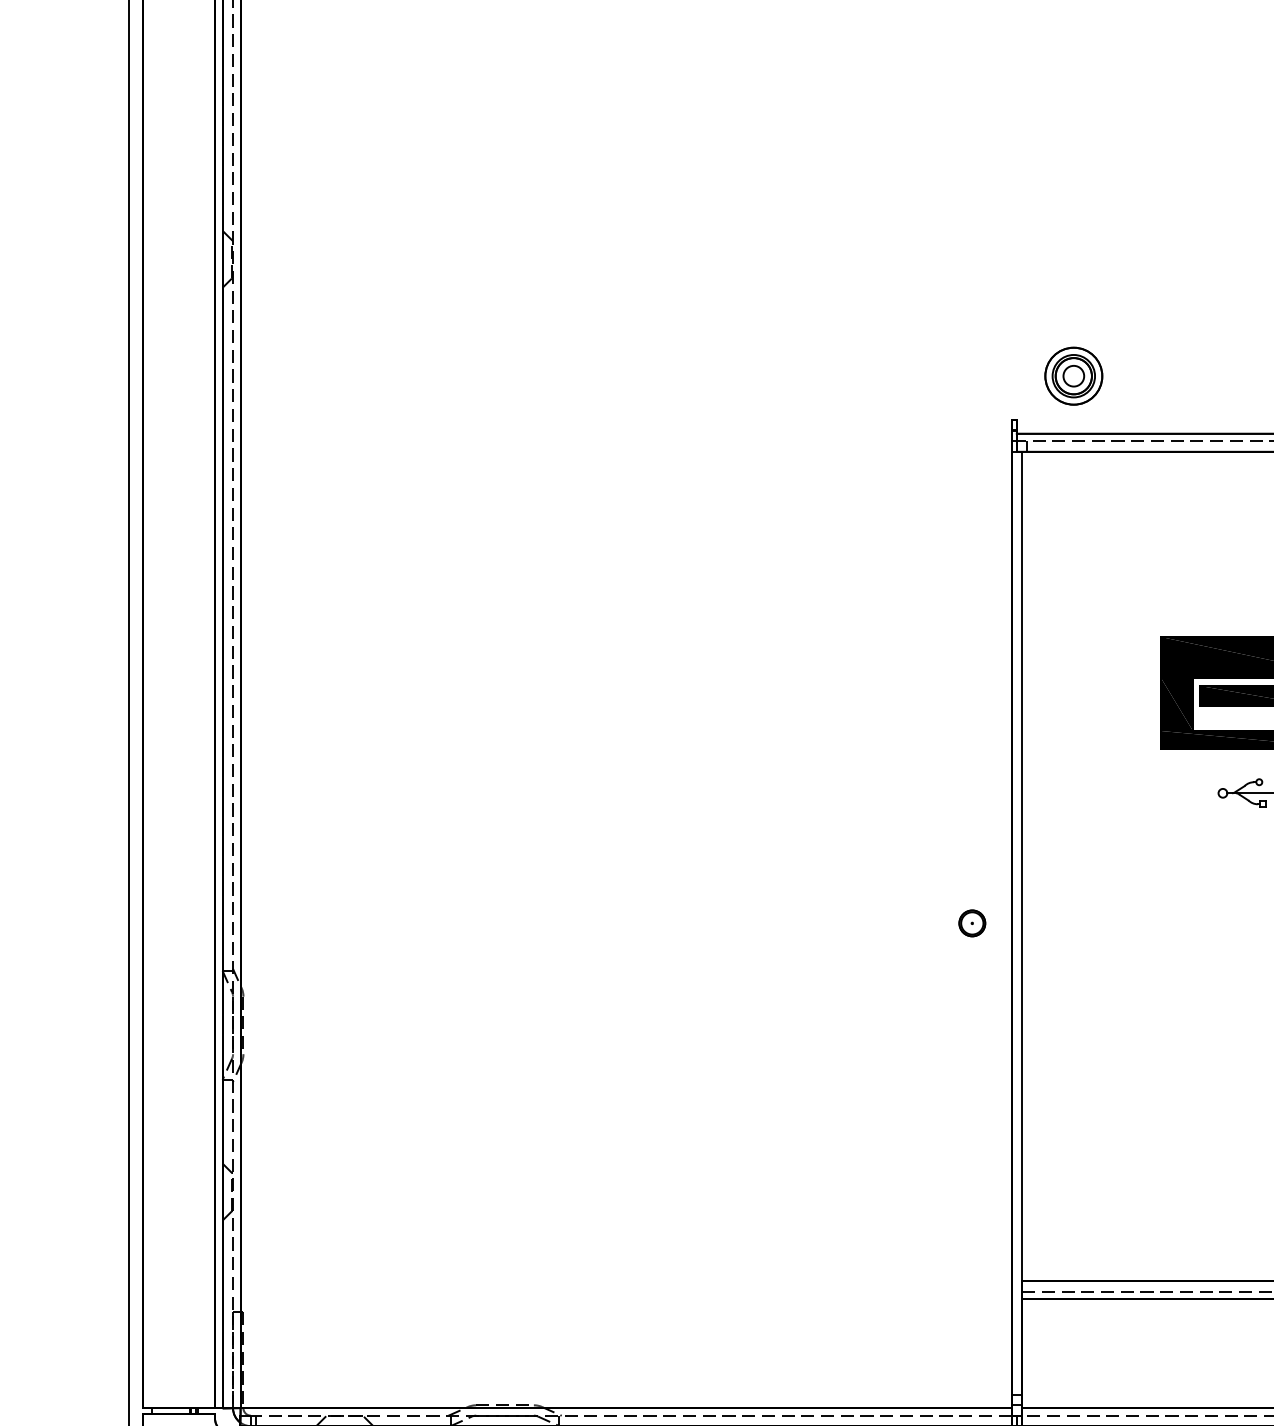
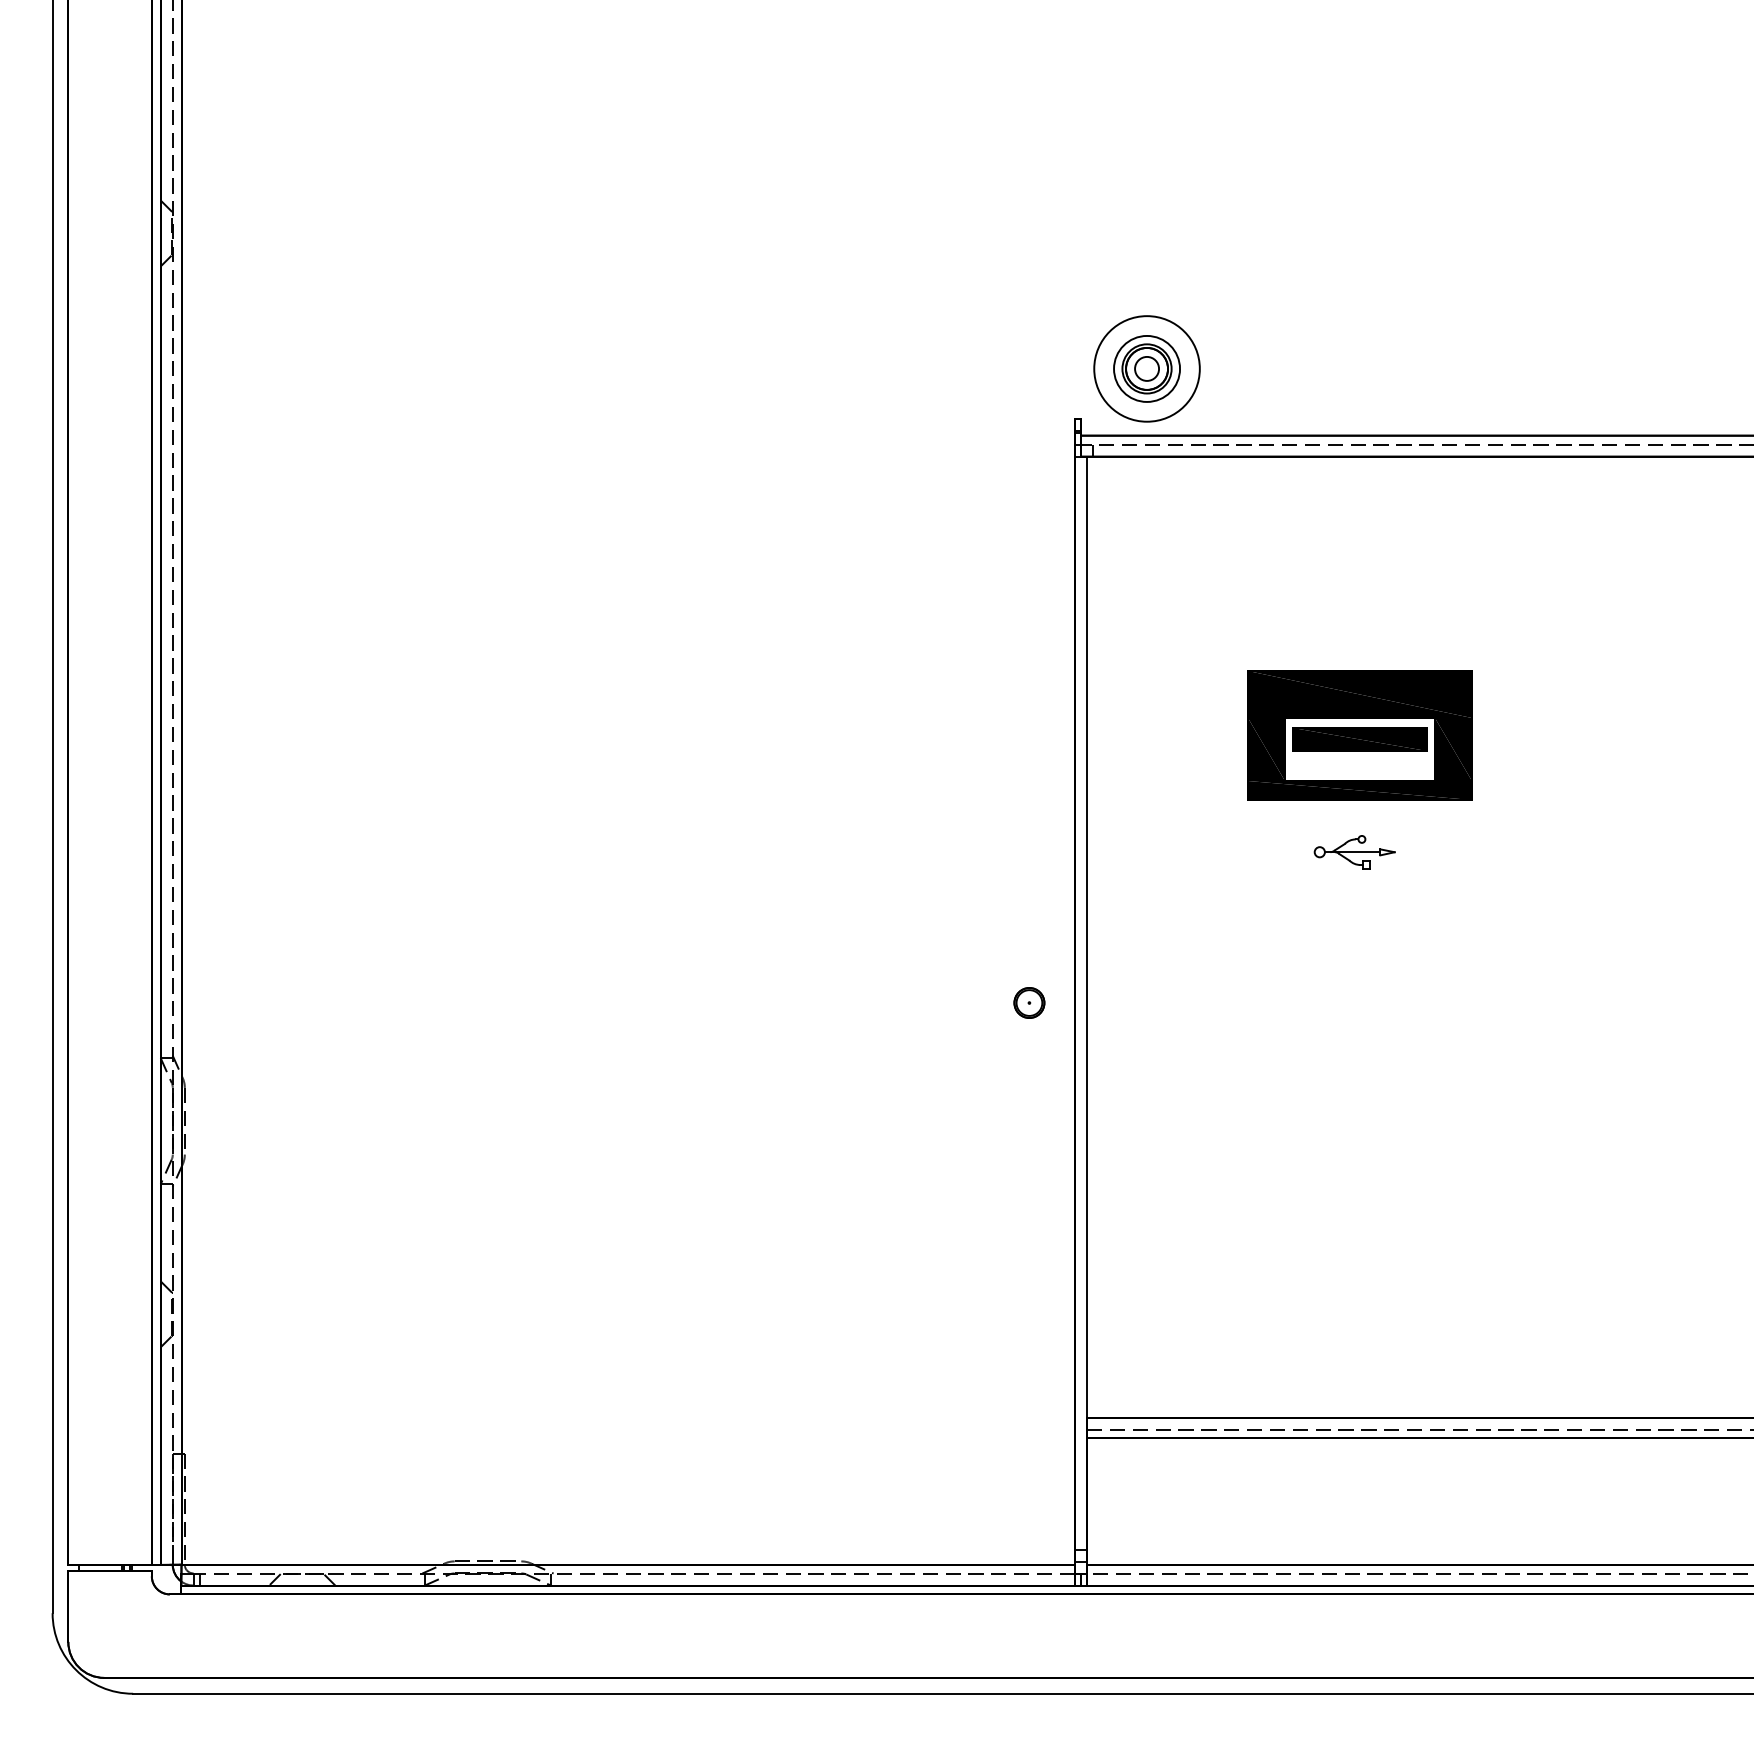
circle: (1074, 375) -> (1147, 368), size x1.6

